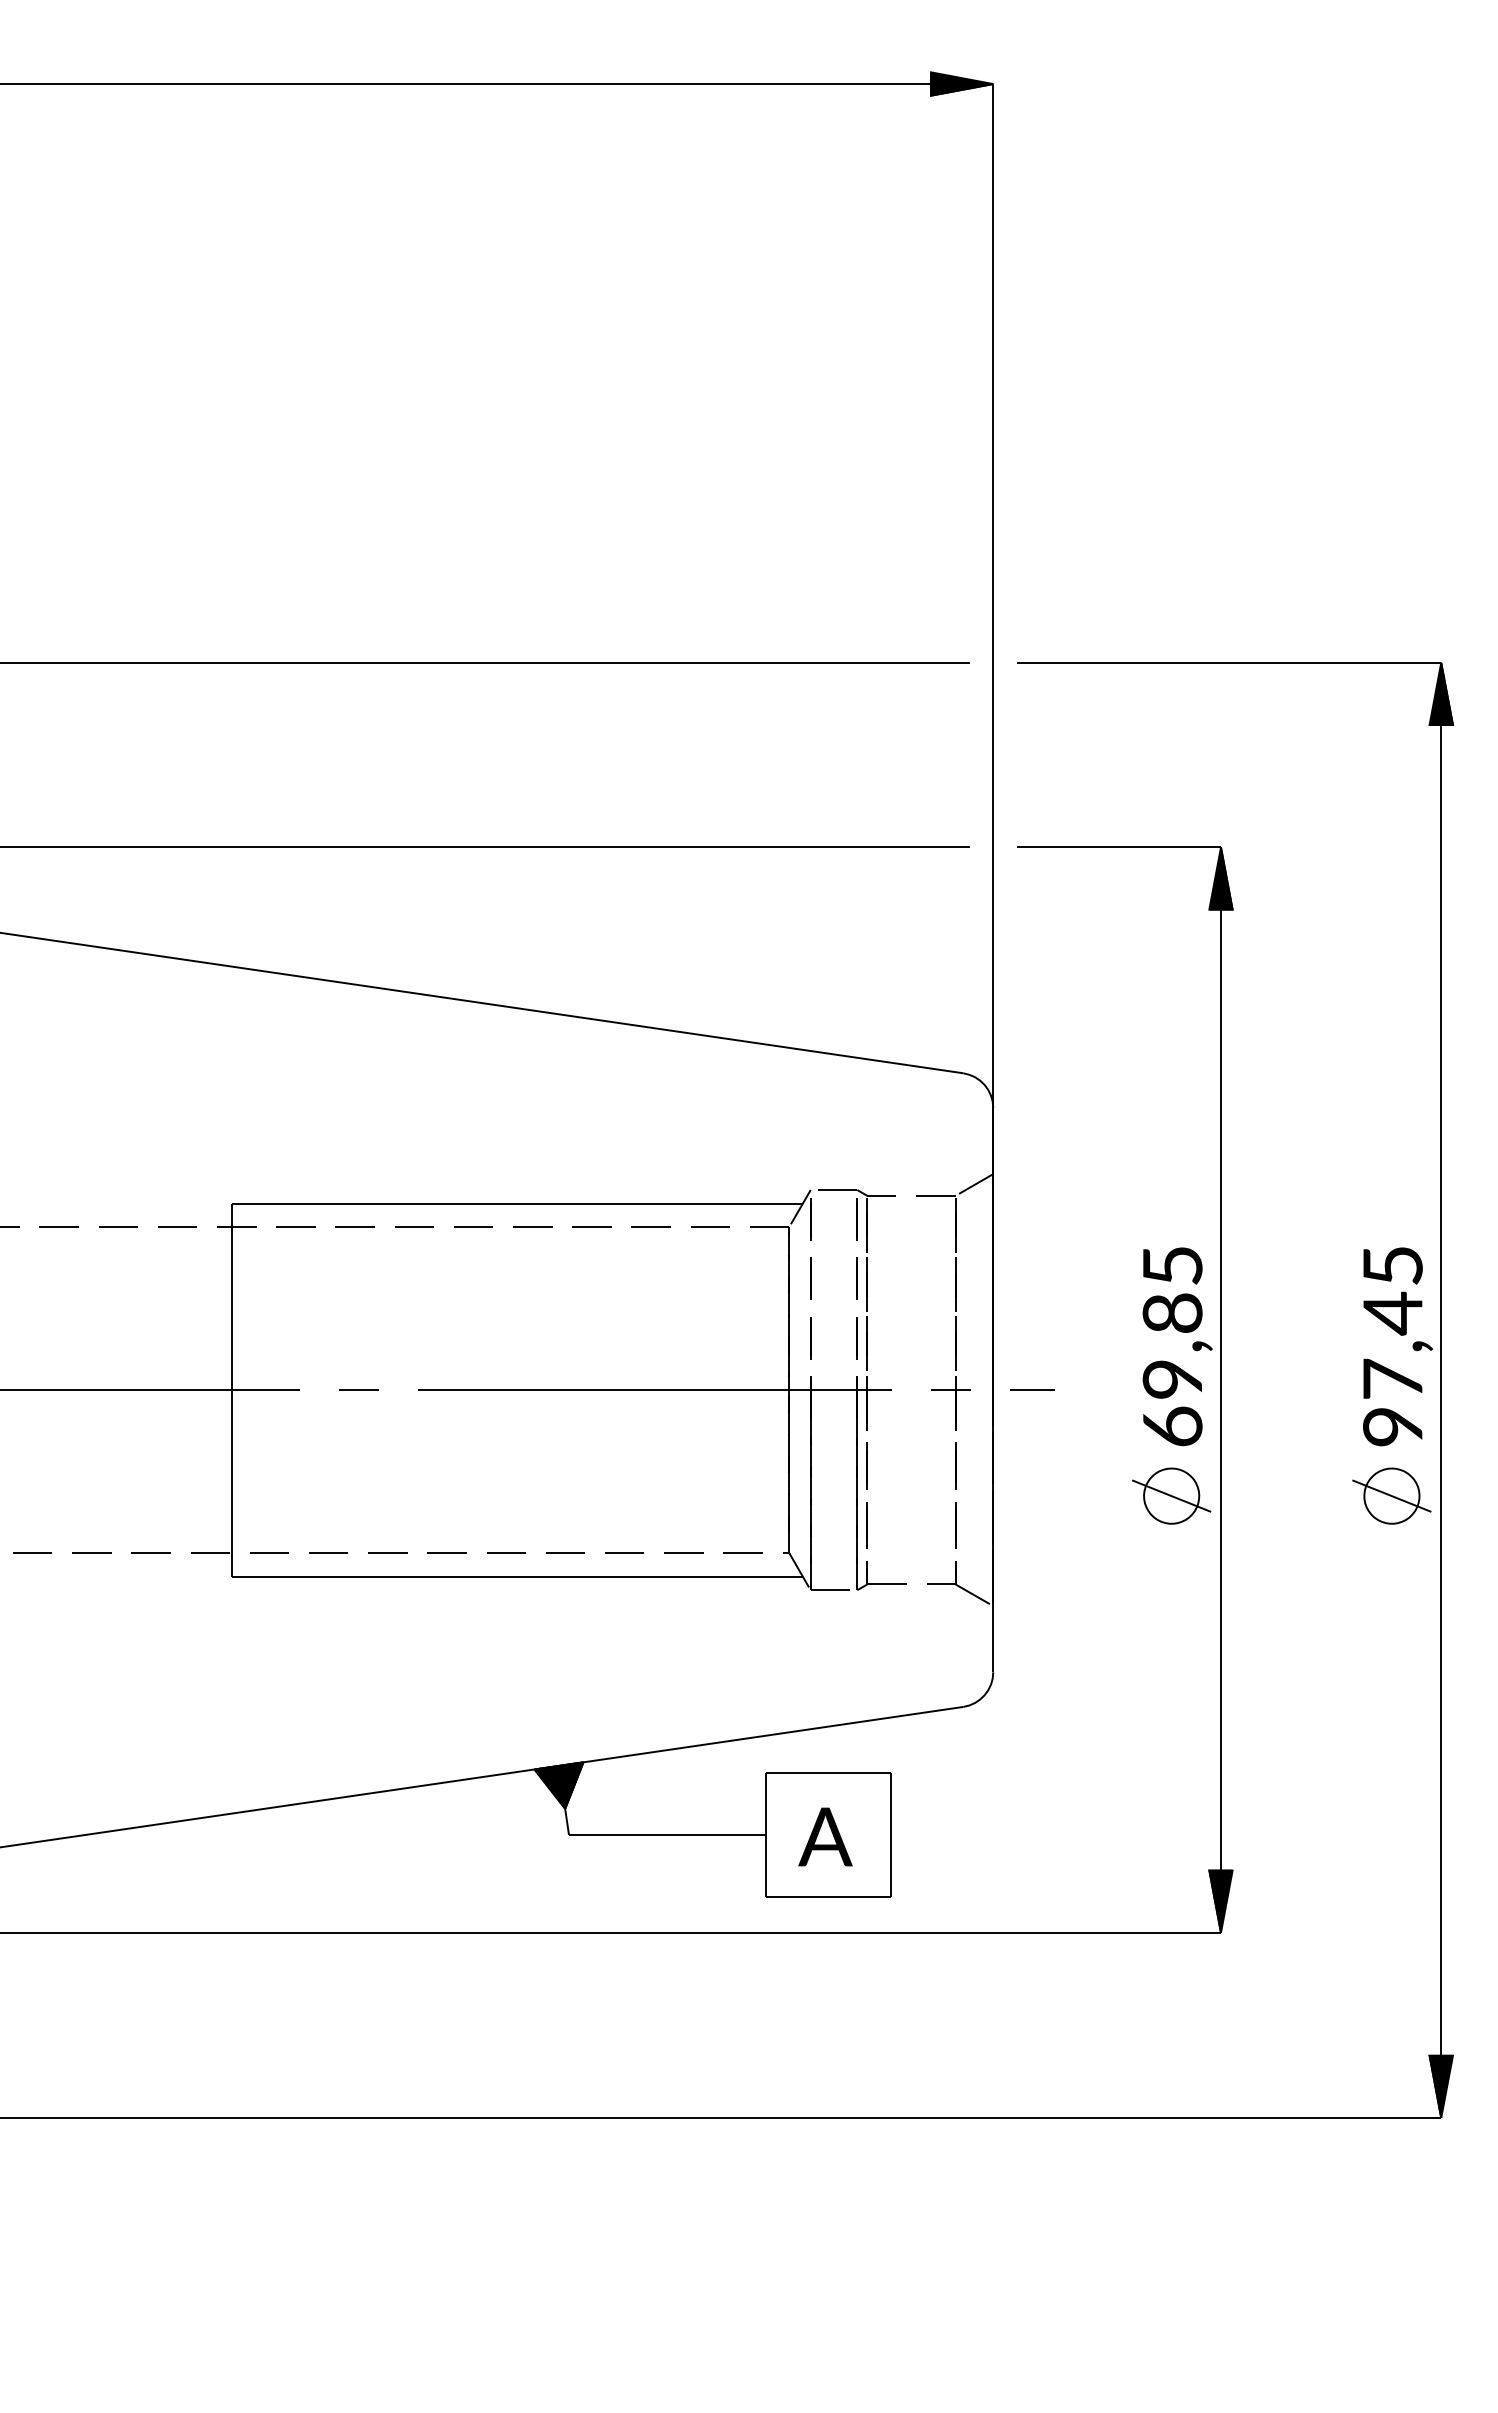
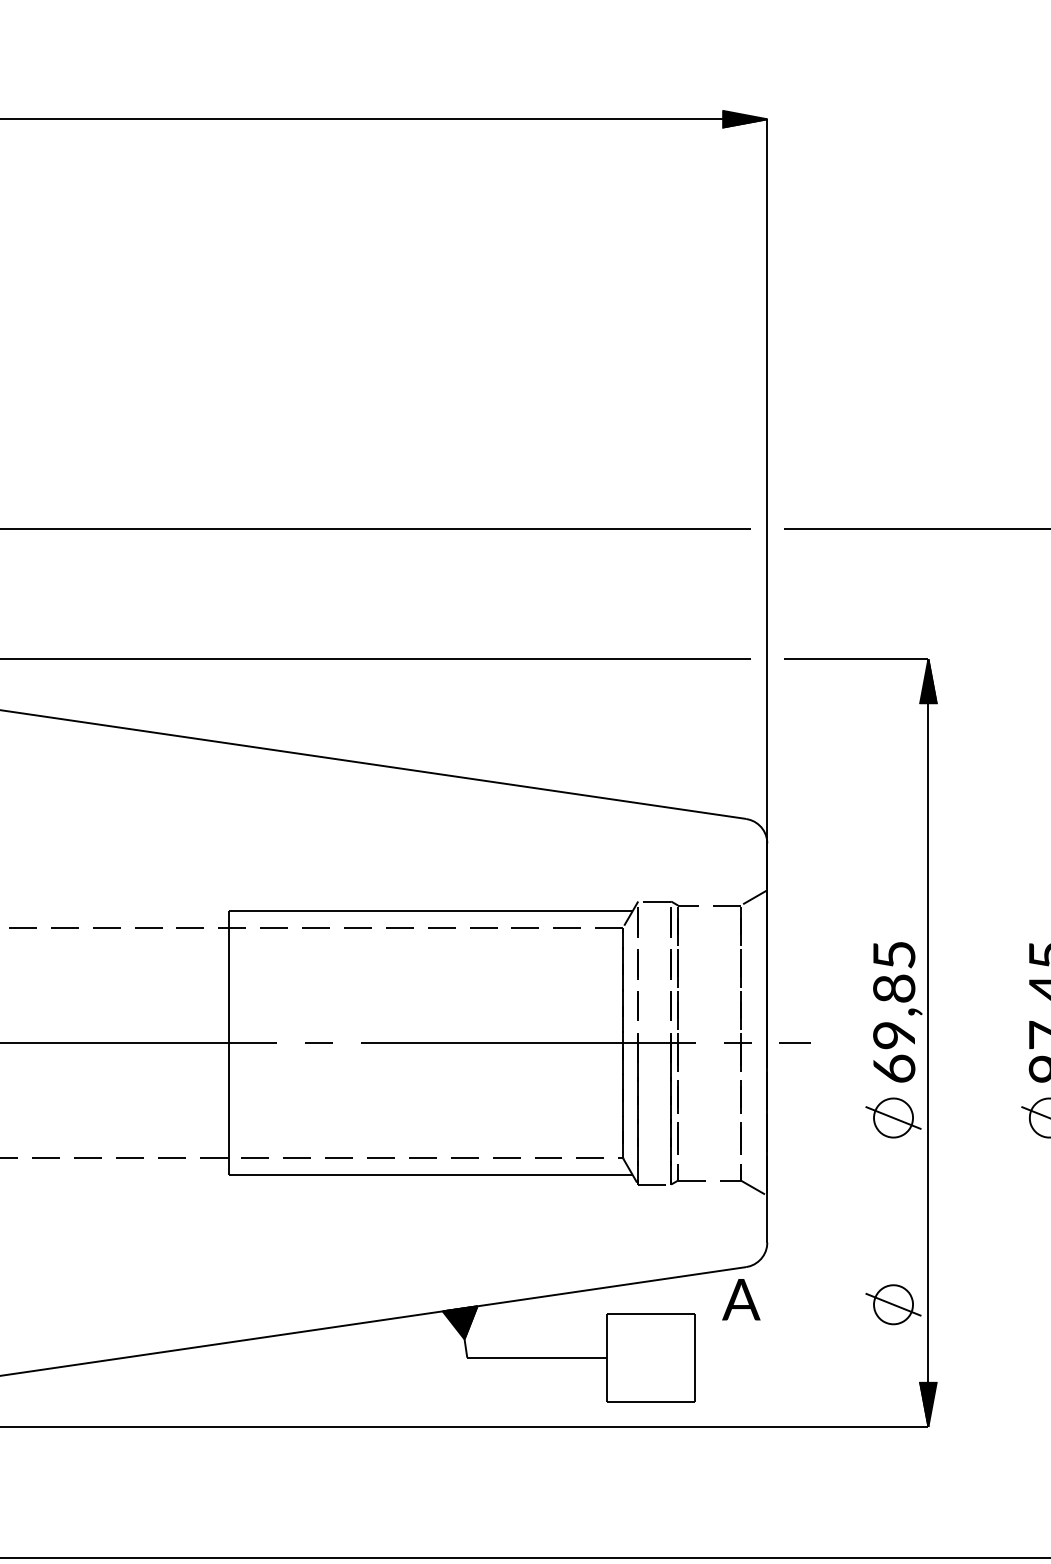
part: (1171, 1759) -> (893, 1304), added
text: (825, 1836) -> (741, 1299), moved

